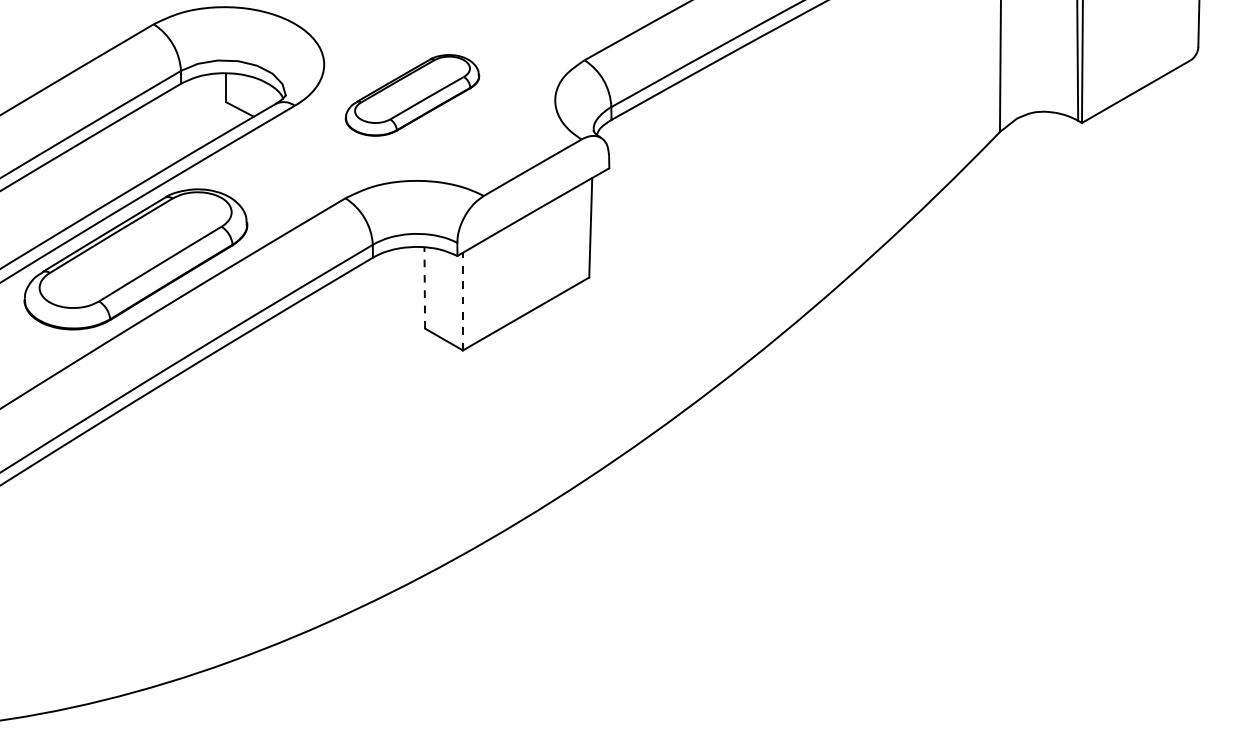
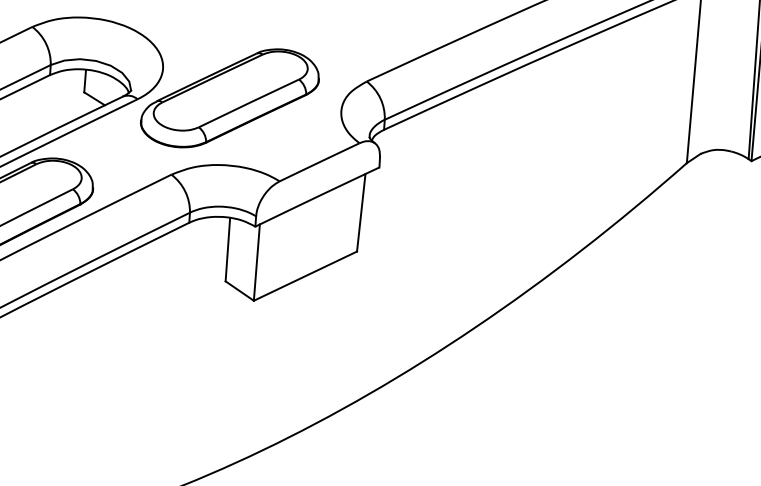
part: (412, 95) -> (230, 98), size x1.67
line: (424, 288) -> (227, 250), dashed -> solid
line: (462, 301) -> (256, 262), dashed -> solid

